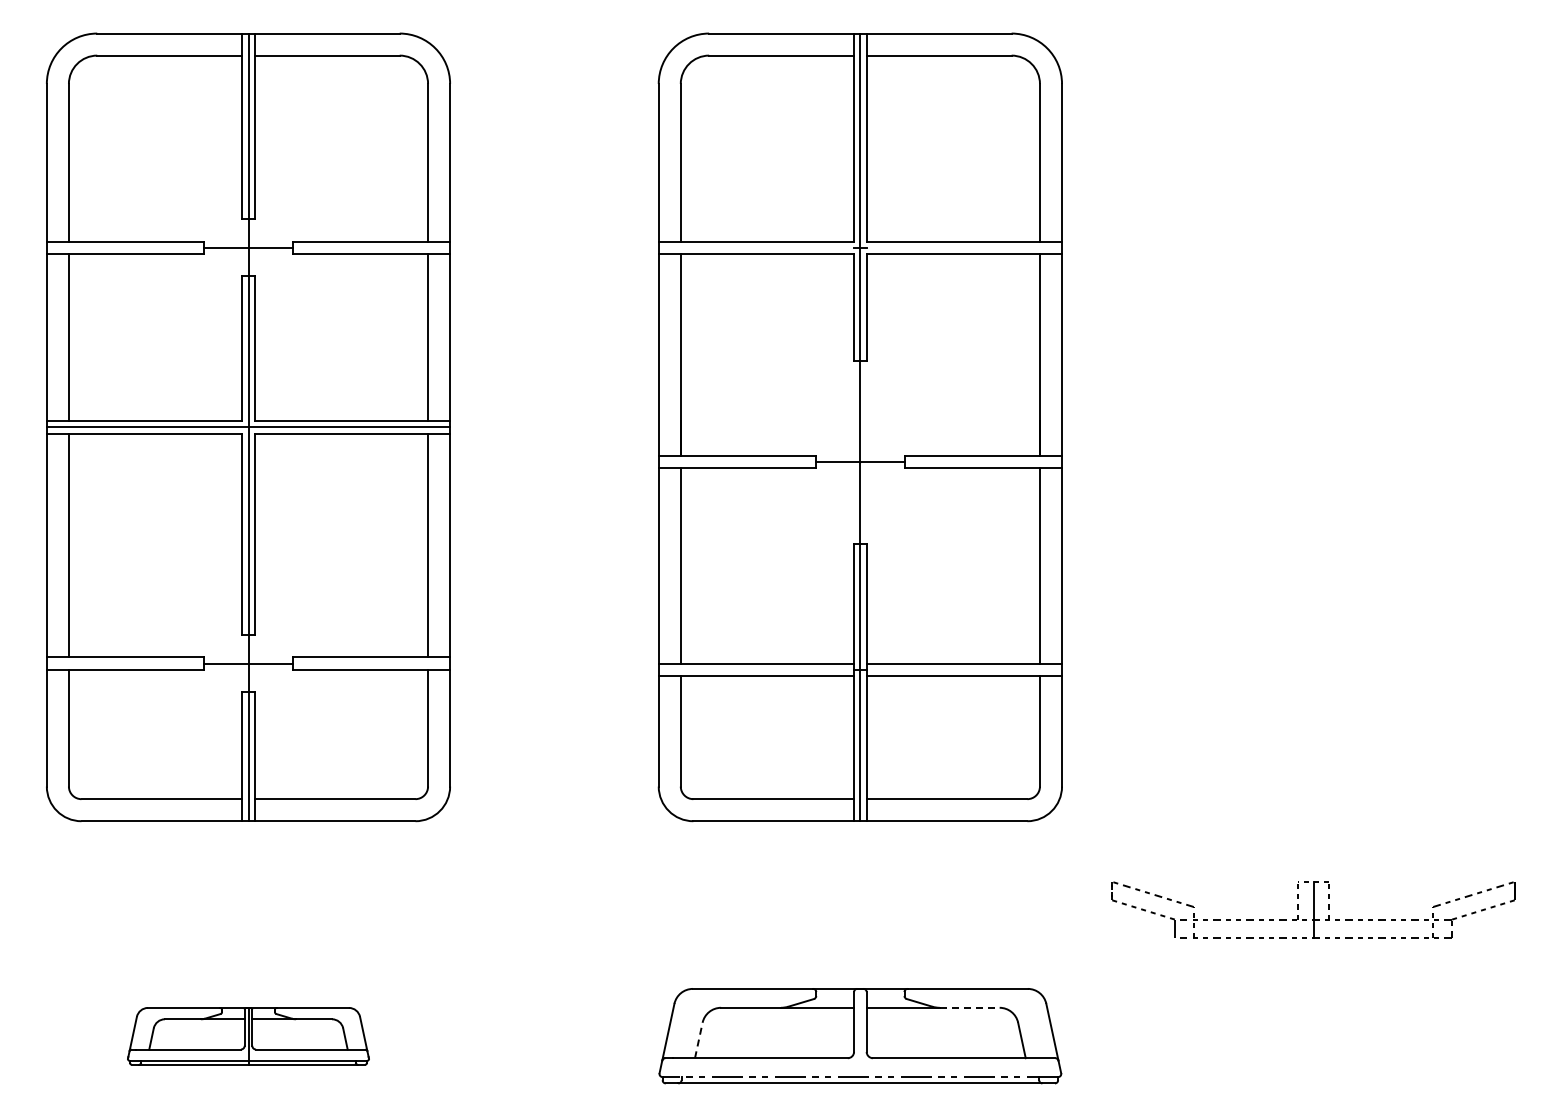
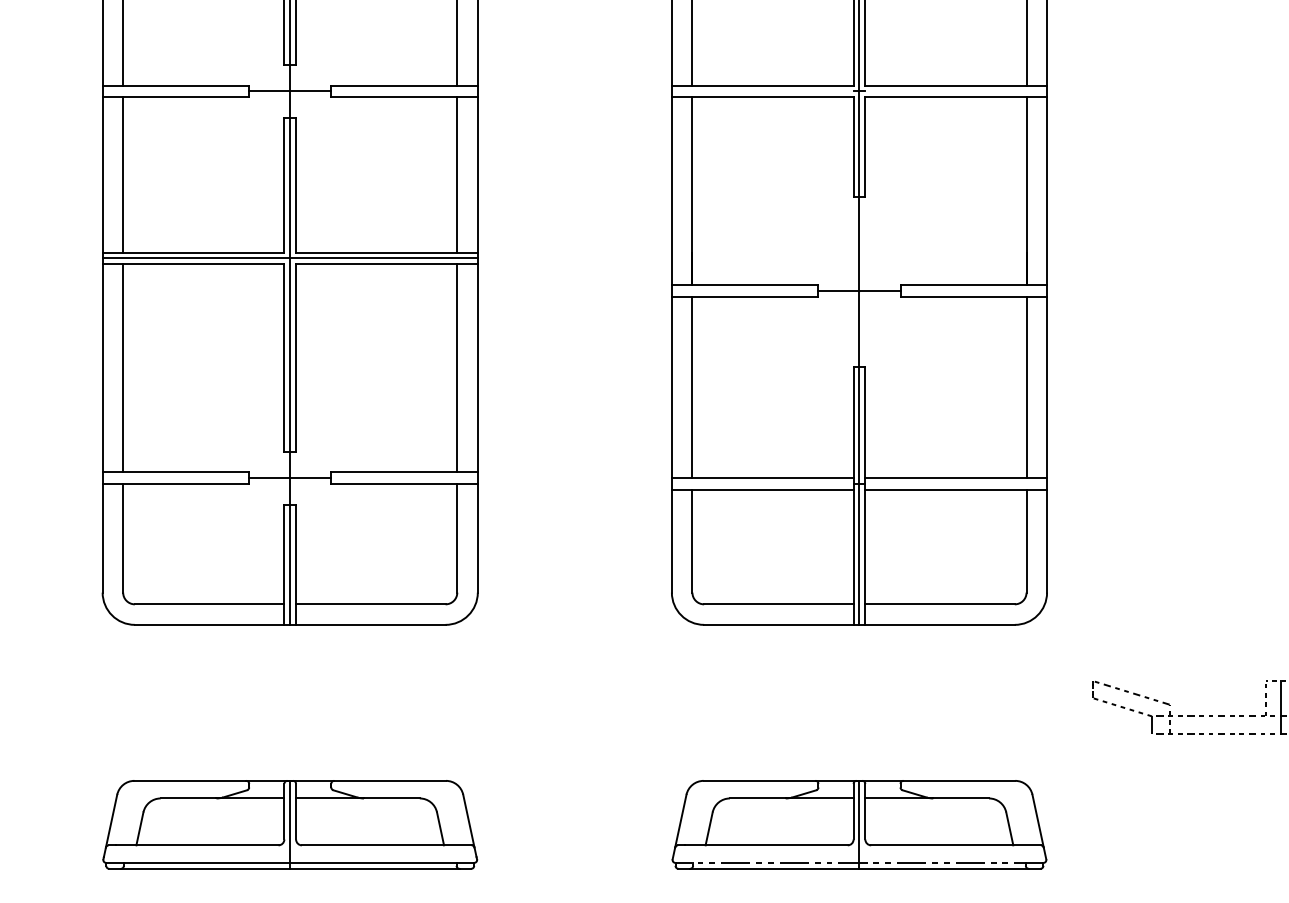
line: (969, 1007) -> (960, 798), dashed -> solid
line: (860, 1035) -> (859, 824), added
part: (248, 1036) -> (290, 825), size x1.67
line: (698, 1040) -> (708, 828), dashed -> solid

